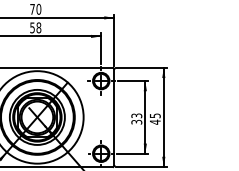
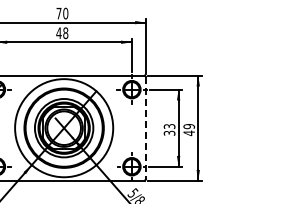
text: (32, 28) -> (58, 33), 58 -> 48
text: (154, 115) -> (188, 126), 45 -> 49
line: (114, 117) -> (145, 128), solid -> dashed

